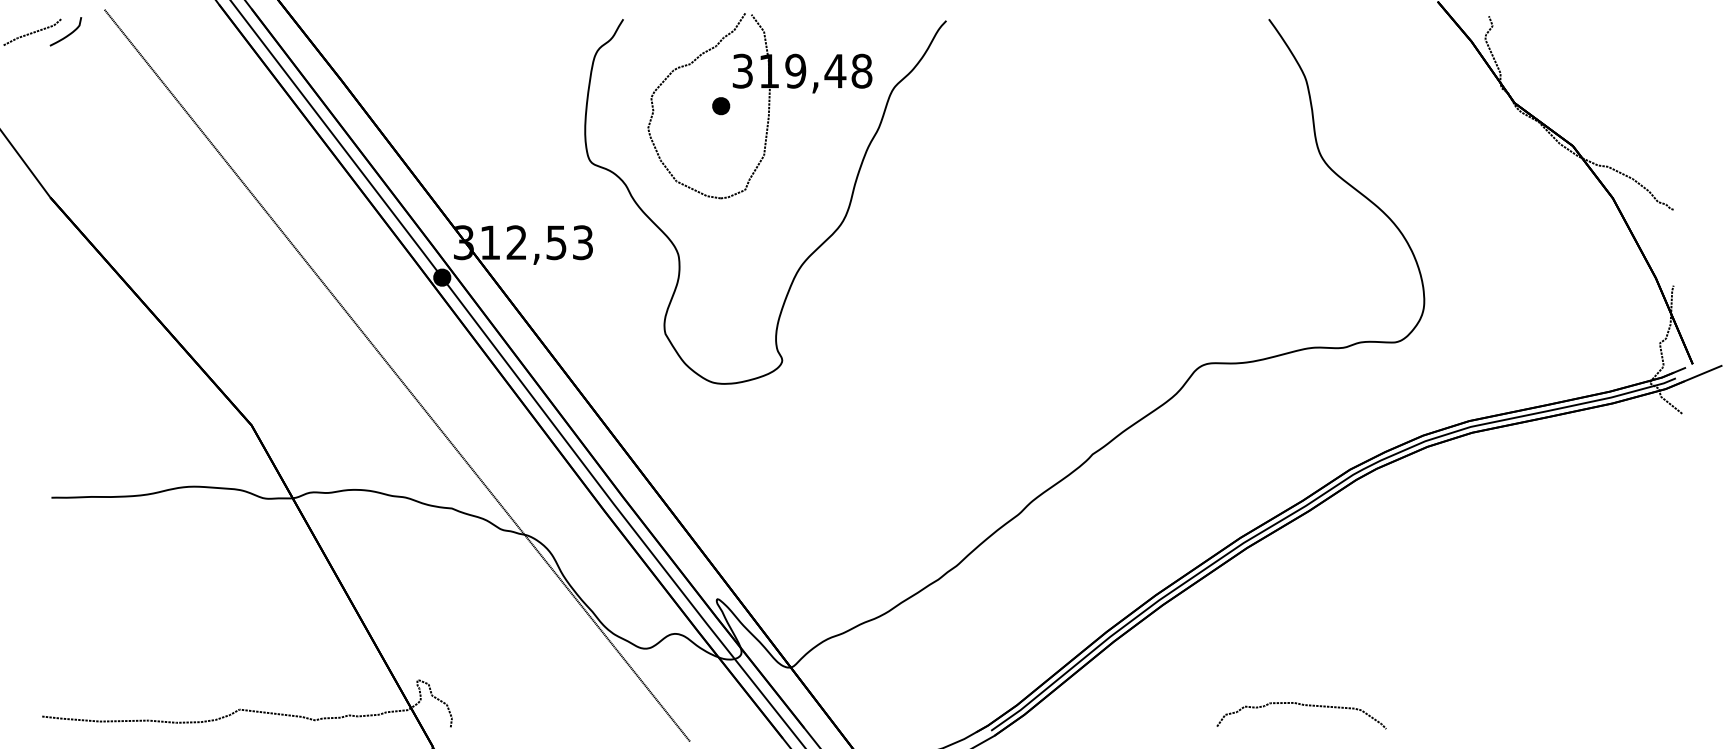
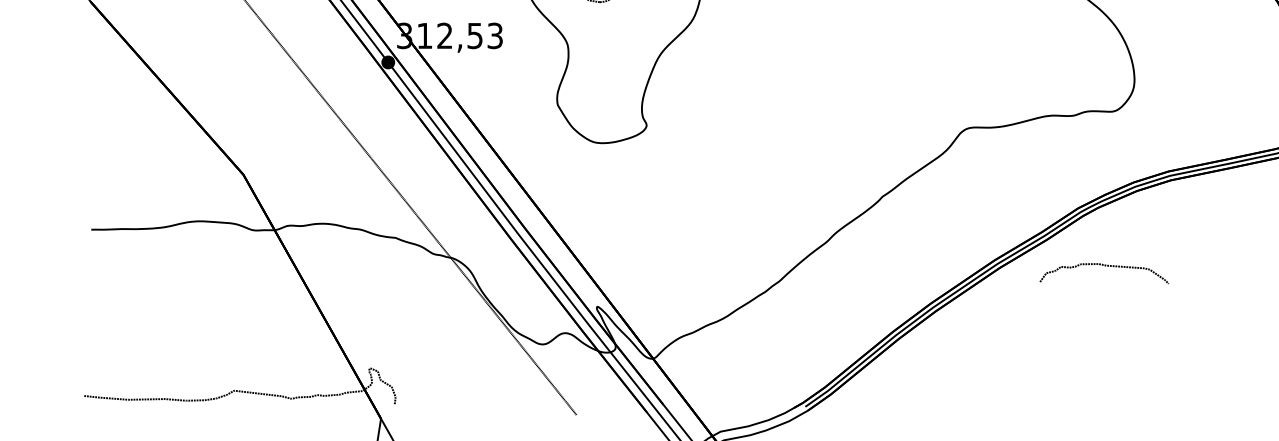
curve: (1301, 705) -> (1104, 266), moved

